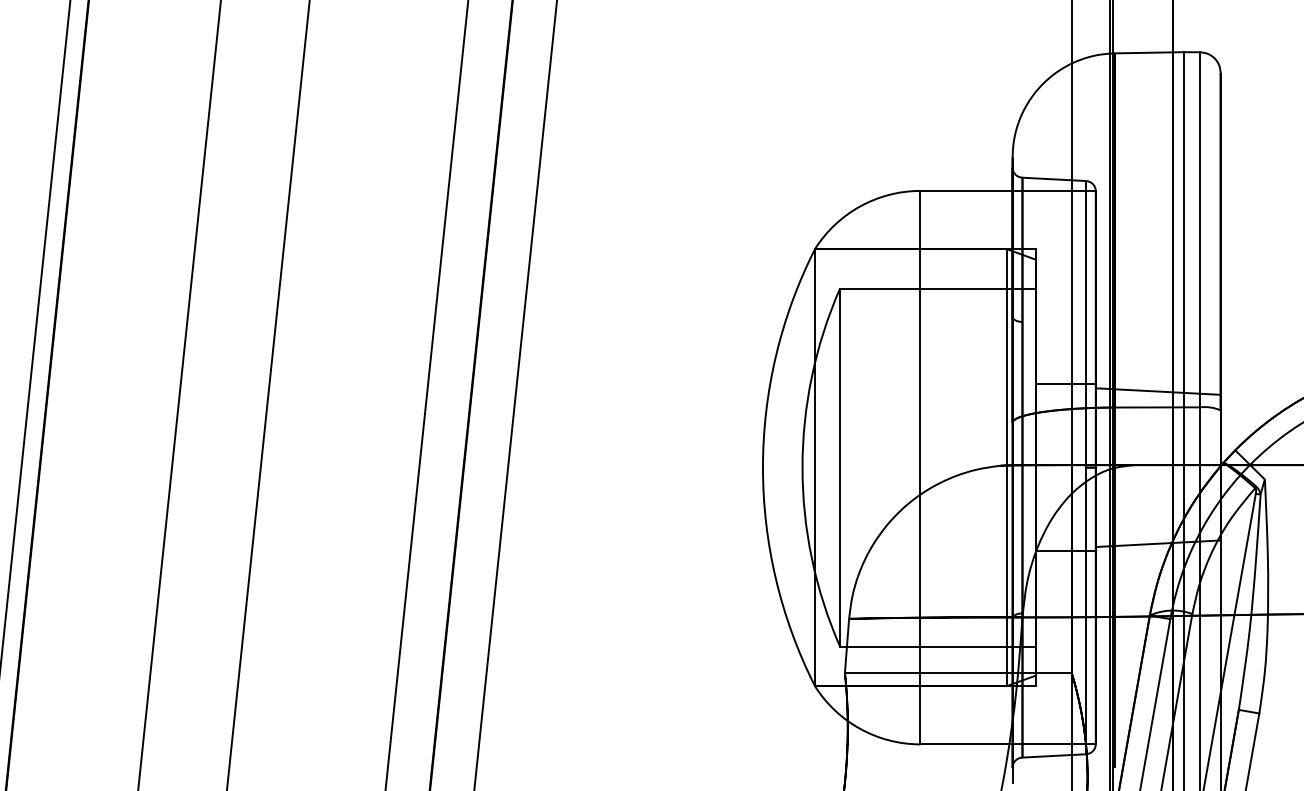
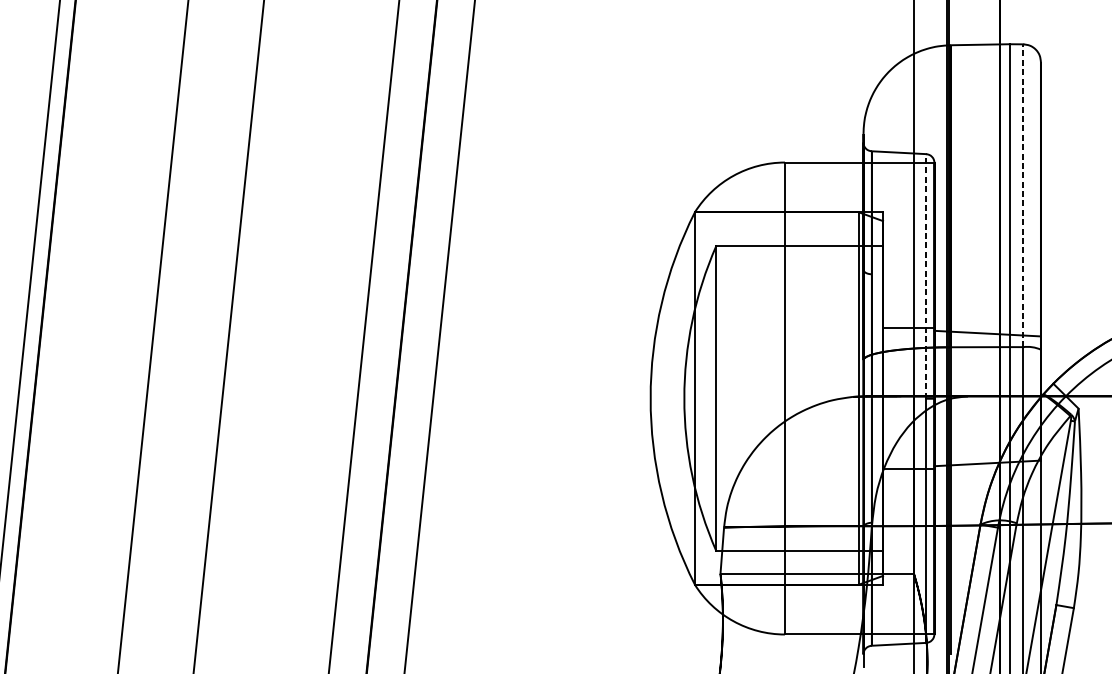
line: (1200, 229) -> (1023, 195), solid -> dashed
line: (1086, 323) -> (926, 275), solid -> dashed

